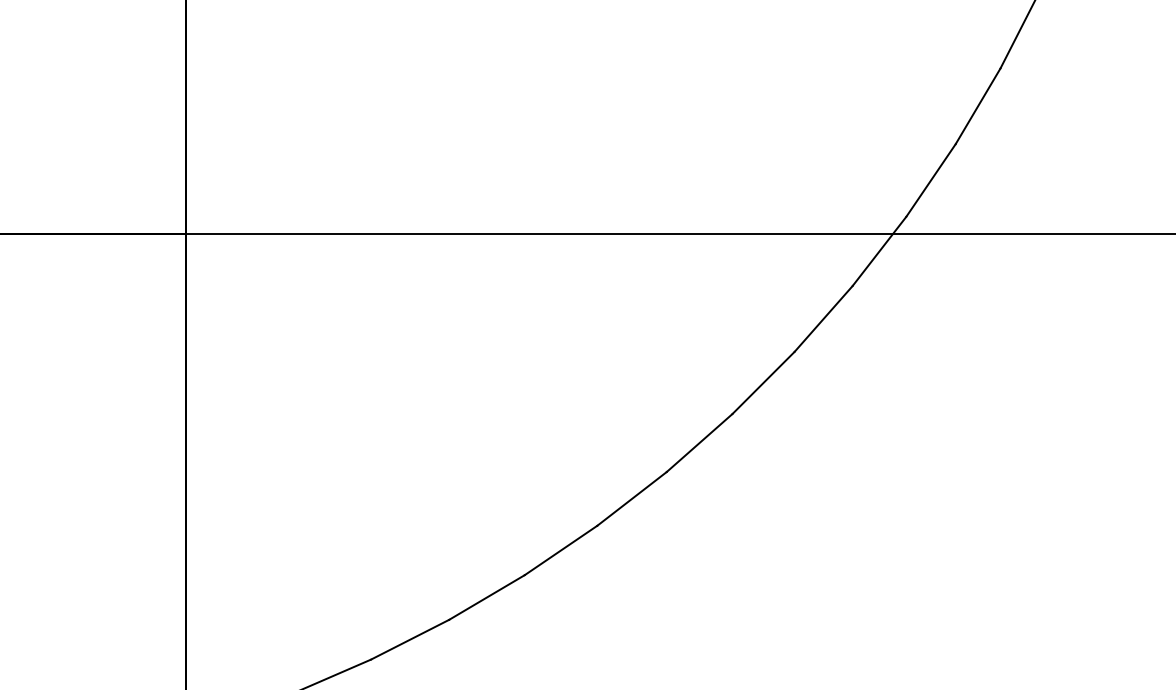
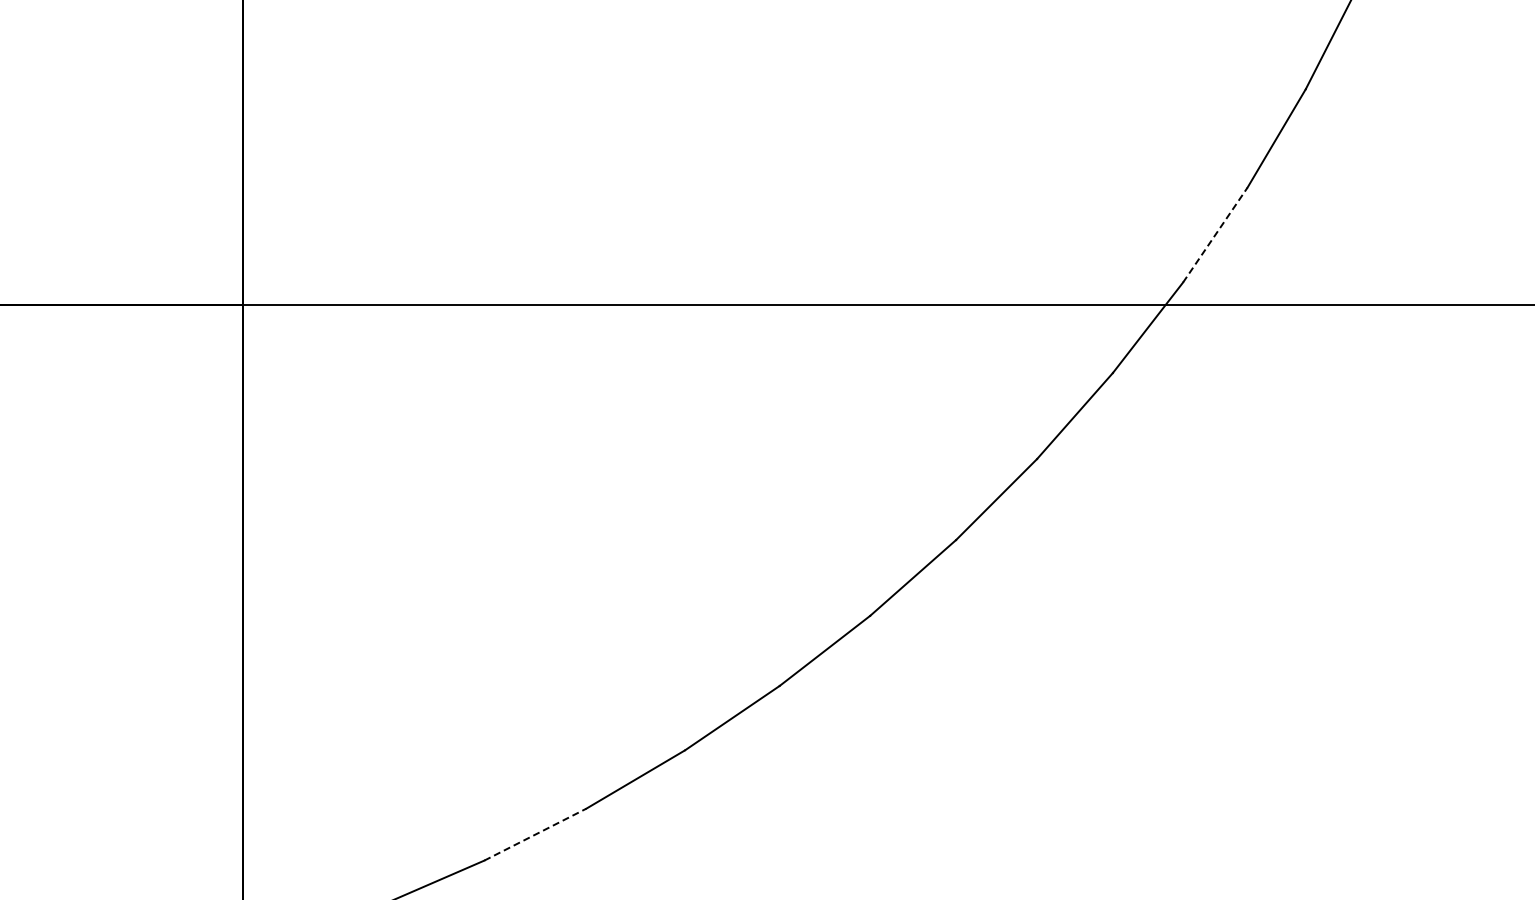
line: (931, 179) -> (1215, 234), solid -> dashed
line: (410, 639) -> (535, 834), solid -> dashed

